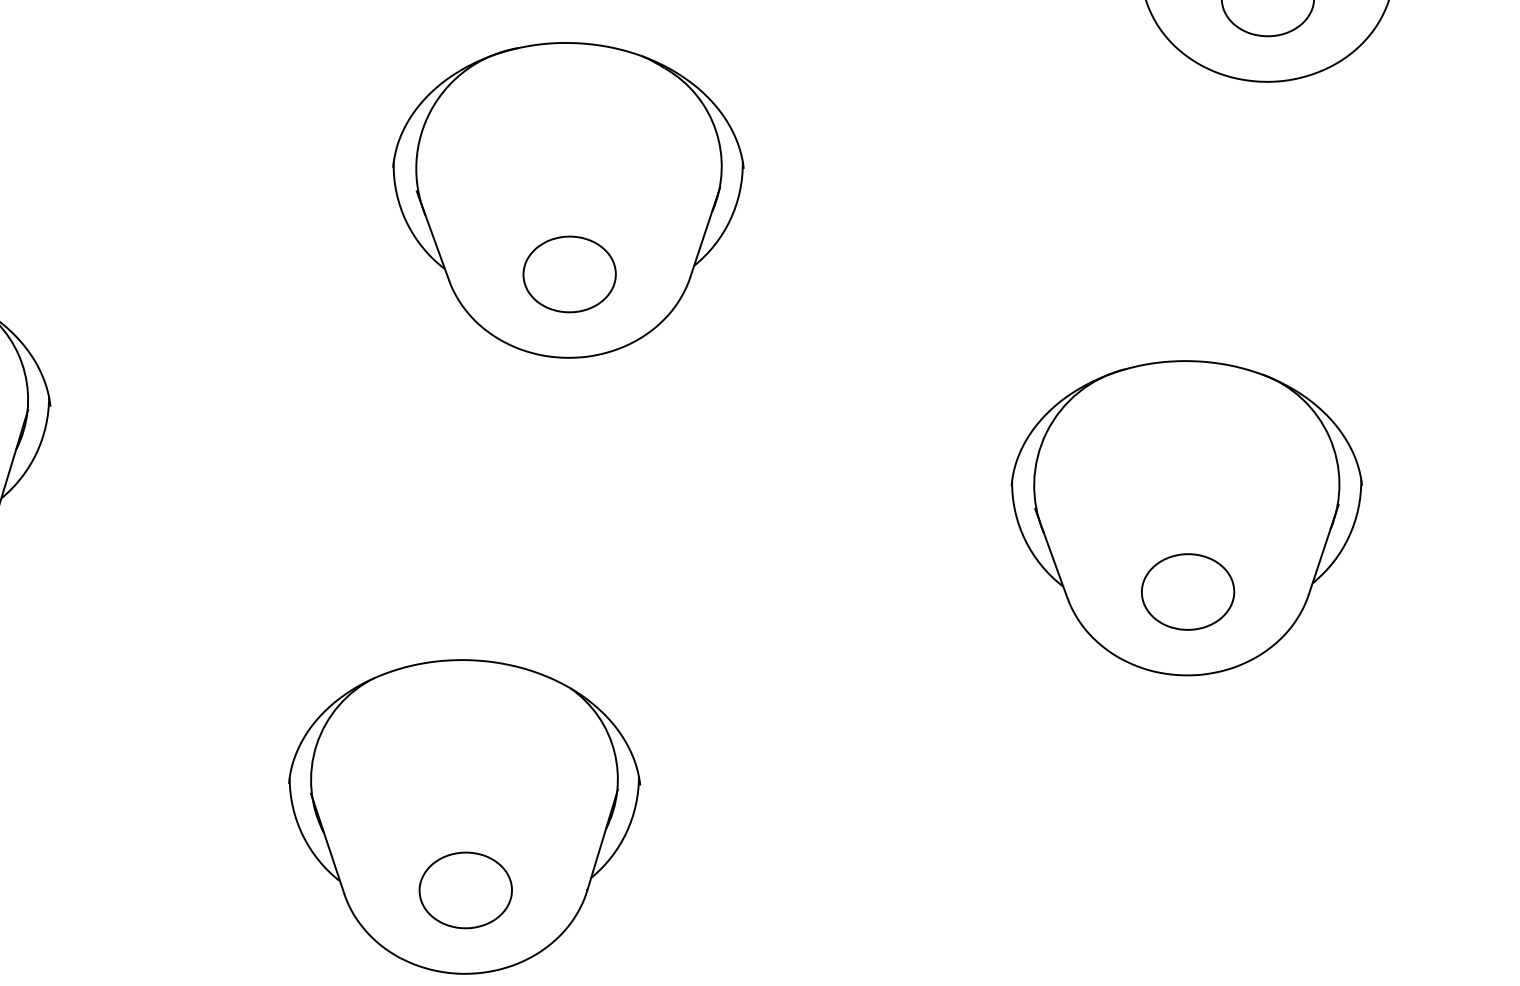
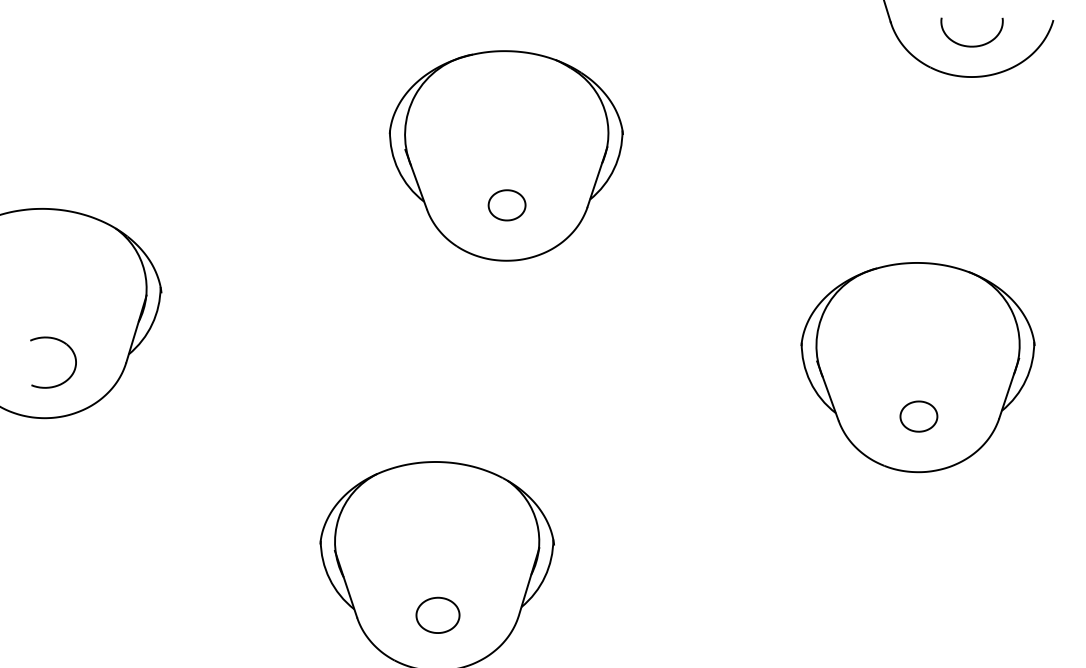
part: (568, 274) -> (506, 205), size x0.6
part: (1187, 591) -> (918, 416), size x0.6
part: (464, 890) -> (437, 615), size x0.7

